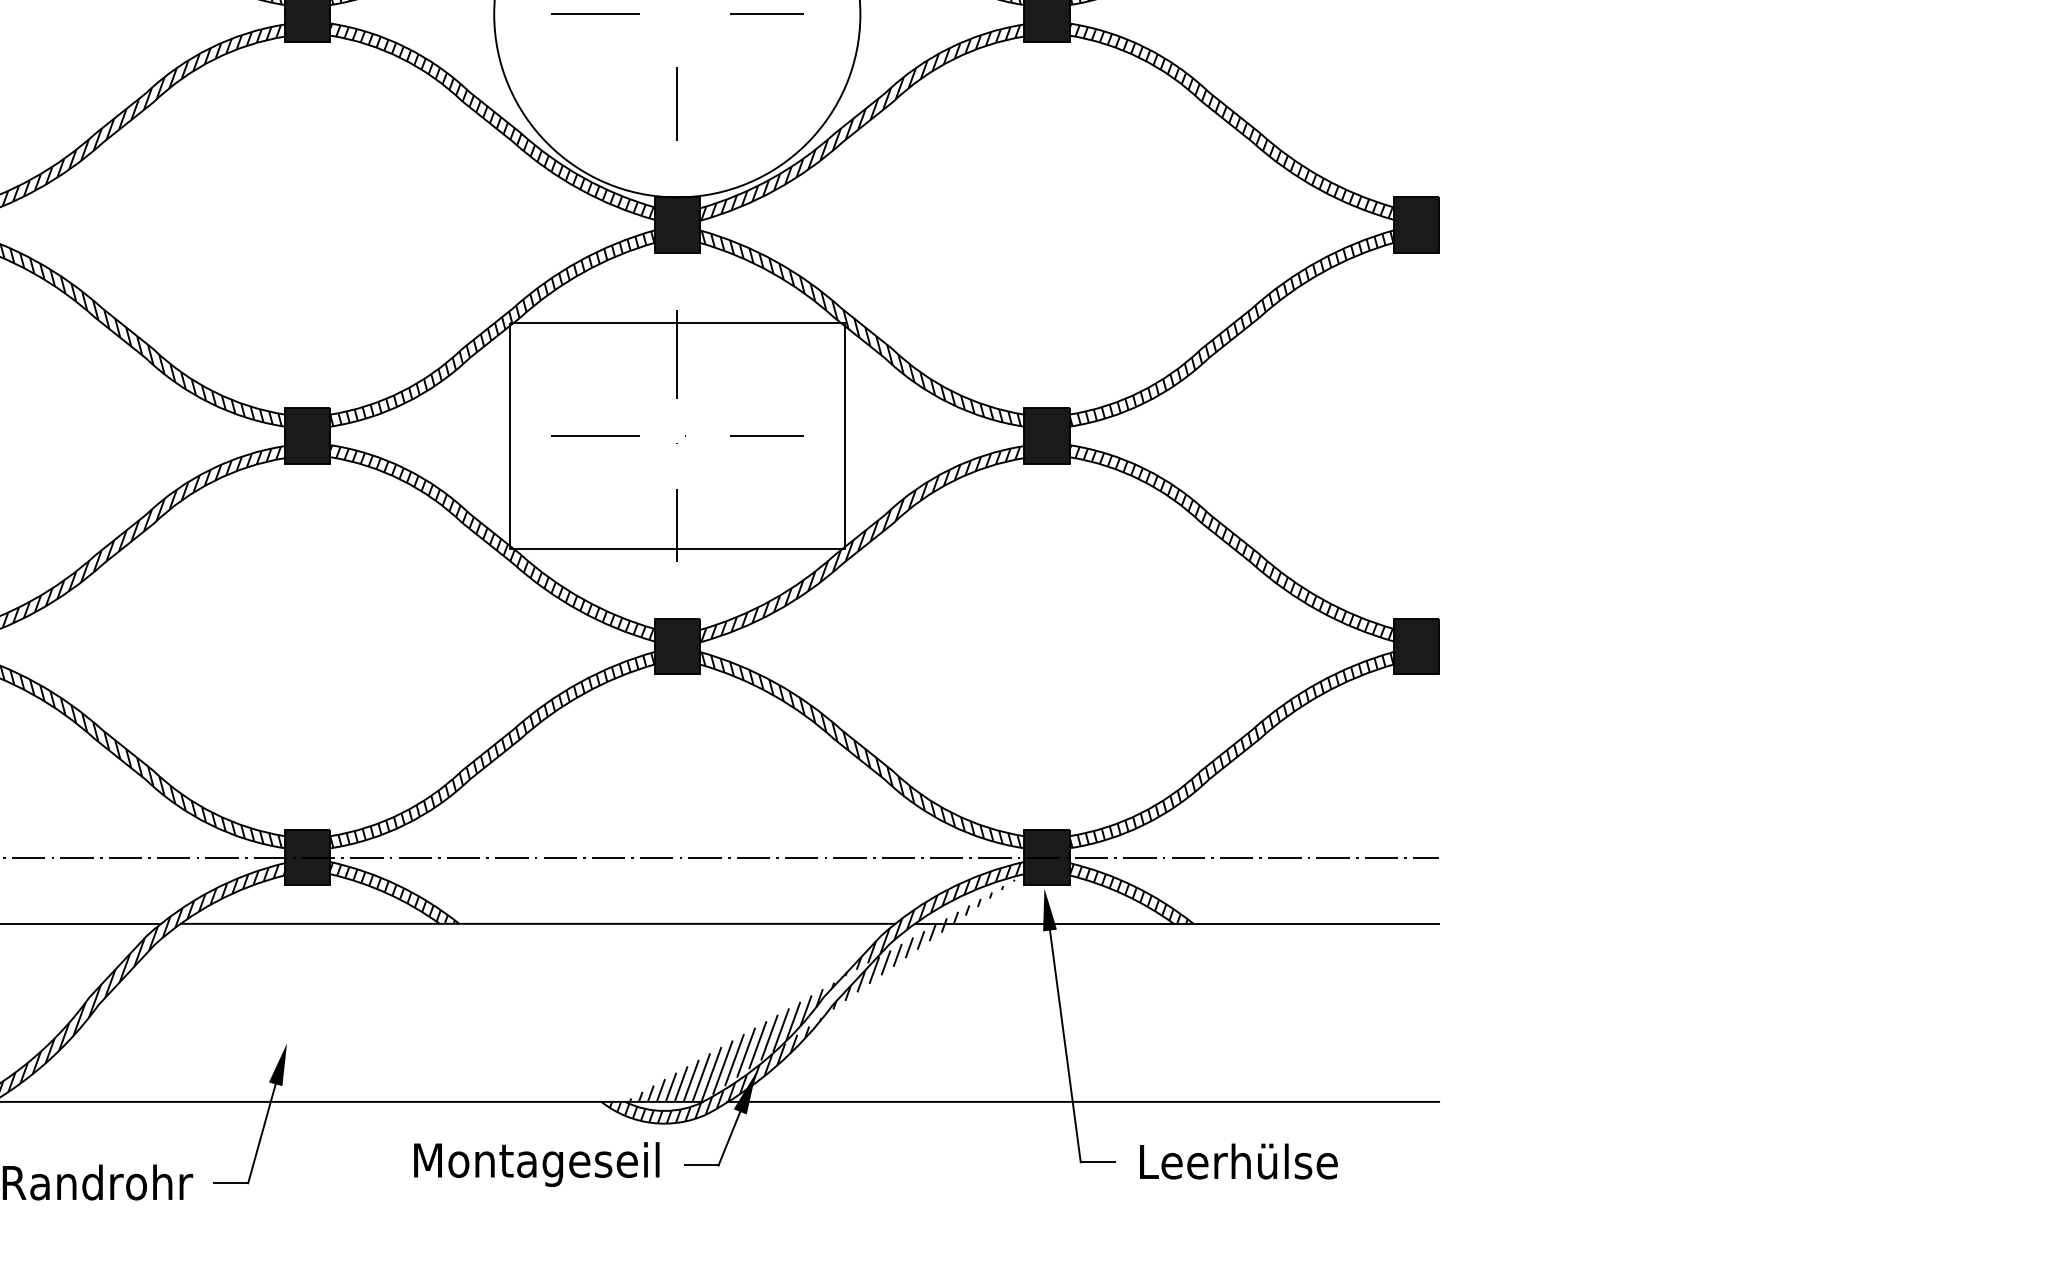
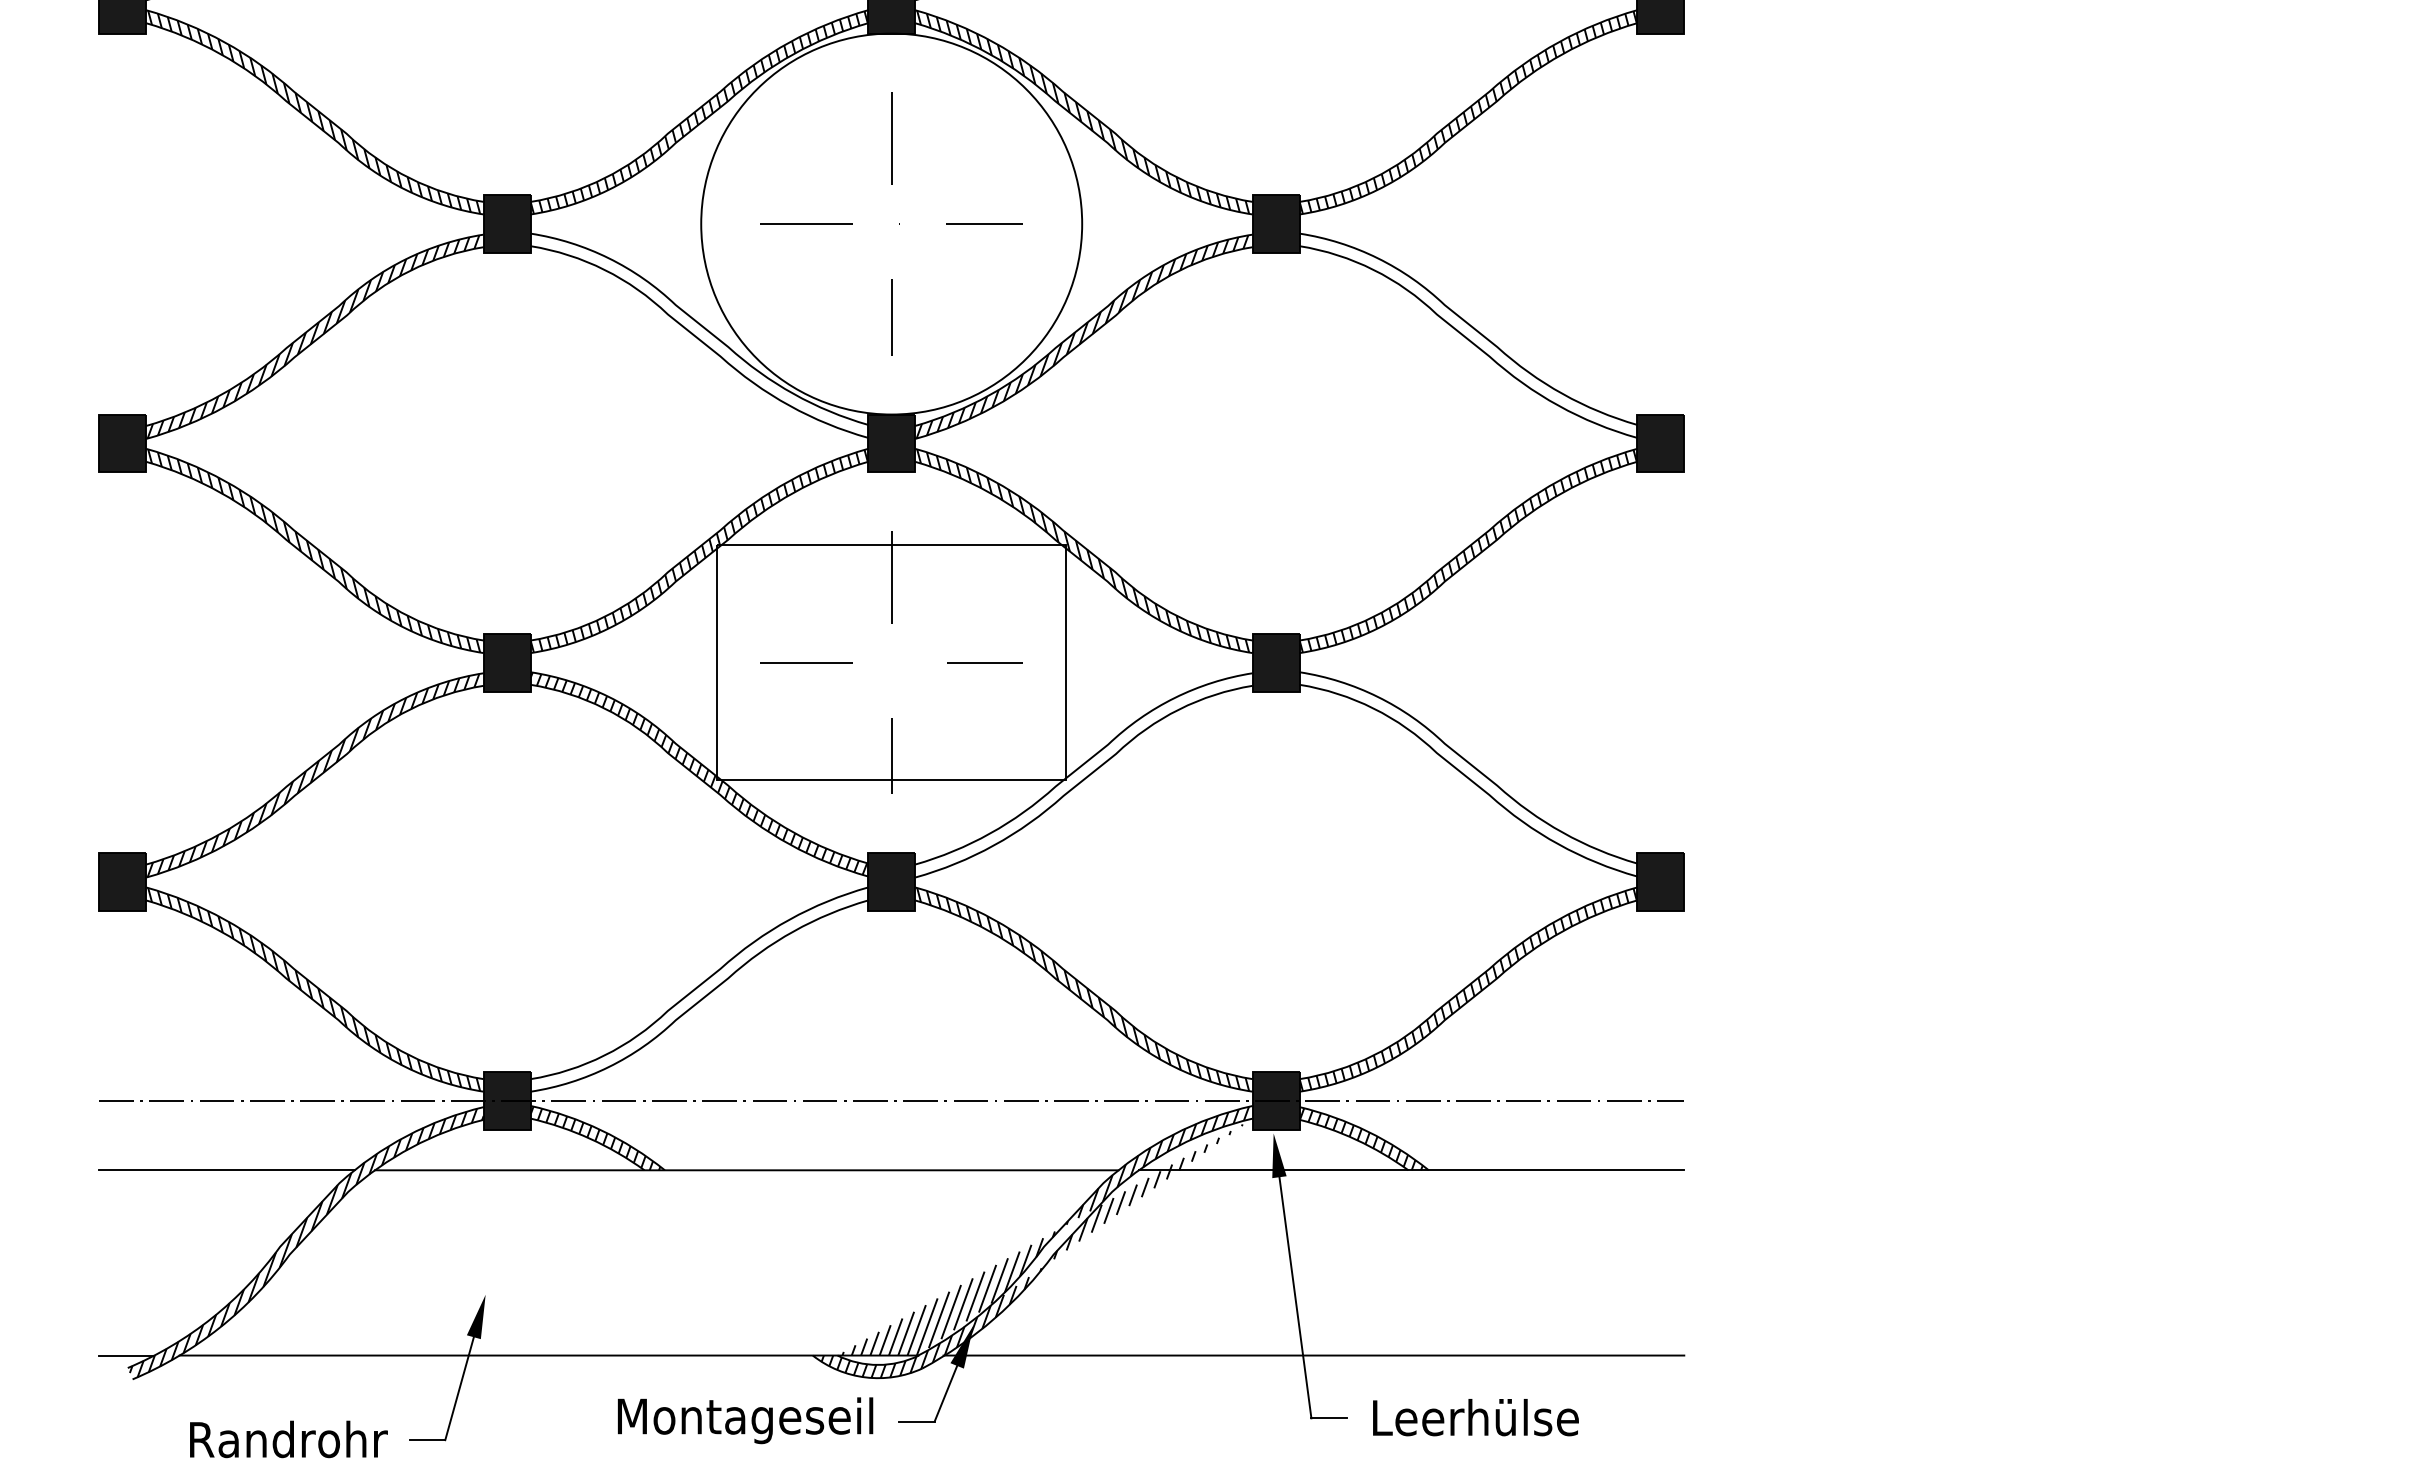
hatch: (491, 120) -> (698, 334), removed
hatch: (1230, 120) -> (1467, 334), removed
hatch: (1230, 542) -> (1467, 773), removed
hatch: (860, 544) -> (1082, 775), removed
hatch: (491, 750) -> (698, 989), removed

